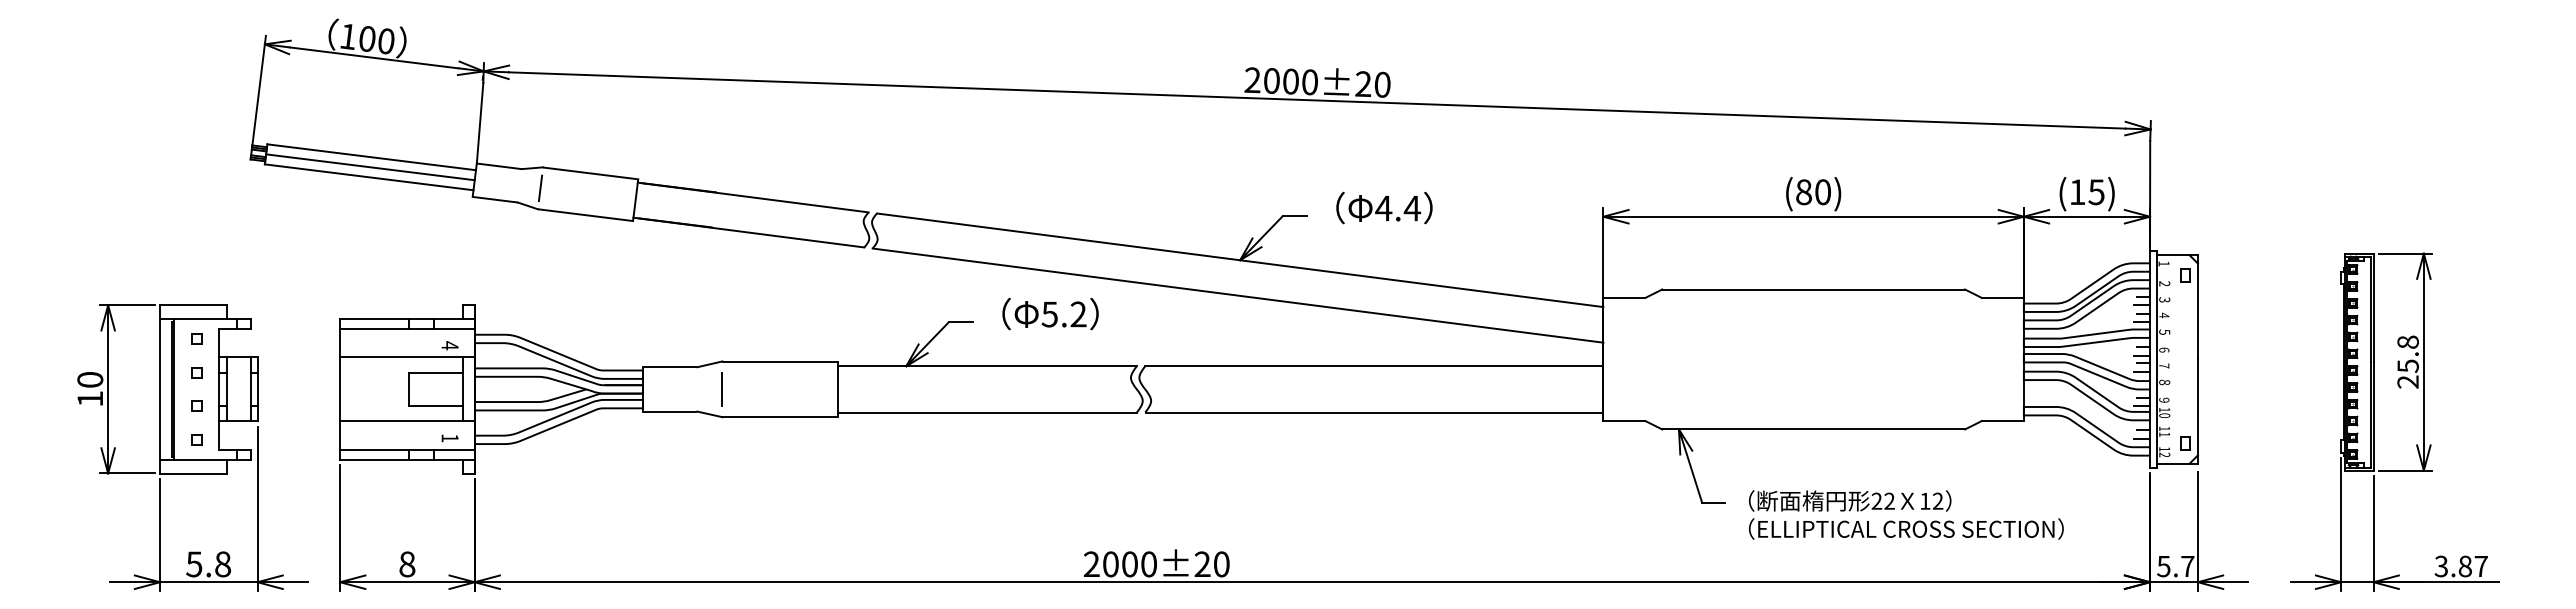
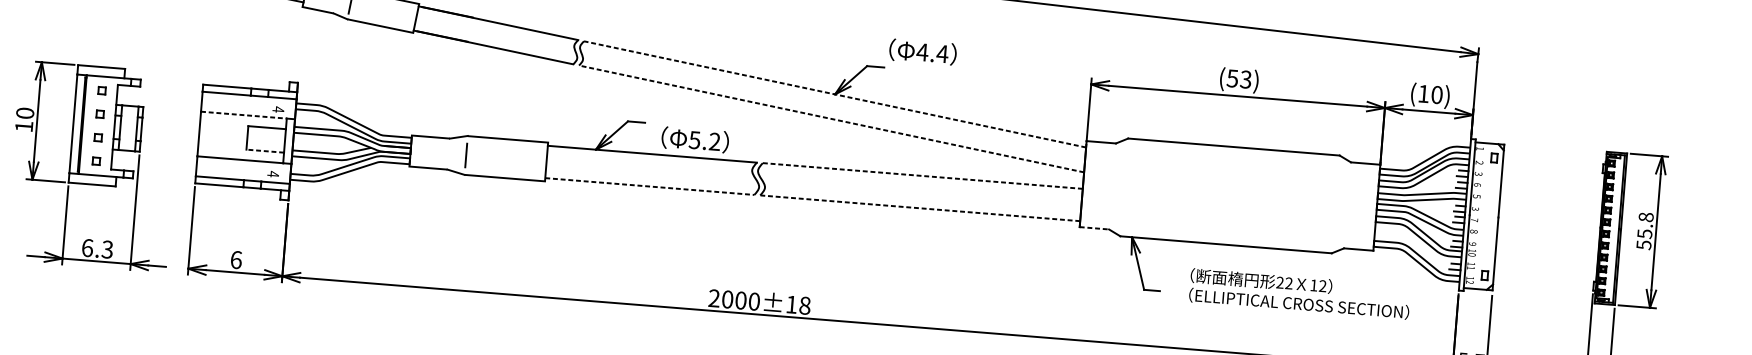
text: (1812, 192) -> (1238, 79), (80) -> (53)
text: (2096, 192) -> (1436, 95), (15) -> (10)
text: (1384, 207) -> (923, 51), moved
line: (1239, 260) -> (834, 94), solid -> dashed
line: (1237, 295) -> (831, 118), solid -> dashed
text: (1050, 313) -> (695, 139), moved
text: (2164, 315) -> (1477, 184), 4 -> 6
text: (2164, 349) -> (1475, 208), 6 -> 3
line: (402, 357) -> (244, 115), solid -> dashed
line: (1373, 366) -> (922, 176), solid -> dashed
text: (2407, 381) -> (1643, 244), 25.8 -> 55.8
line: (436, 406) -> (265, 151), solid -> dashed
line: (987, 412) -> (650, 186), solid -> dashed
line: (1374, 412) -> (920, 208), solid -> dashed
line: (1624, 421) -> (1094, 228), solid -> dashed
text: (449, 437) -> (272, 173), 1 -> 4
text: (1906, 514) -> (1300, 293), moved
text: (208, 564) -> (97, 248), 5.8 -> 6.3
text: (407, 564) -> (236, 260), 8 -> 6
text: (1211, 564) -> (797, 305), 2000±20 -> 2000±18

